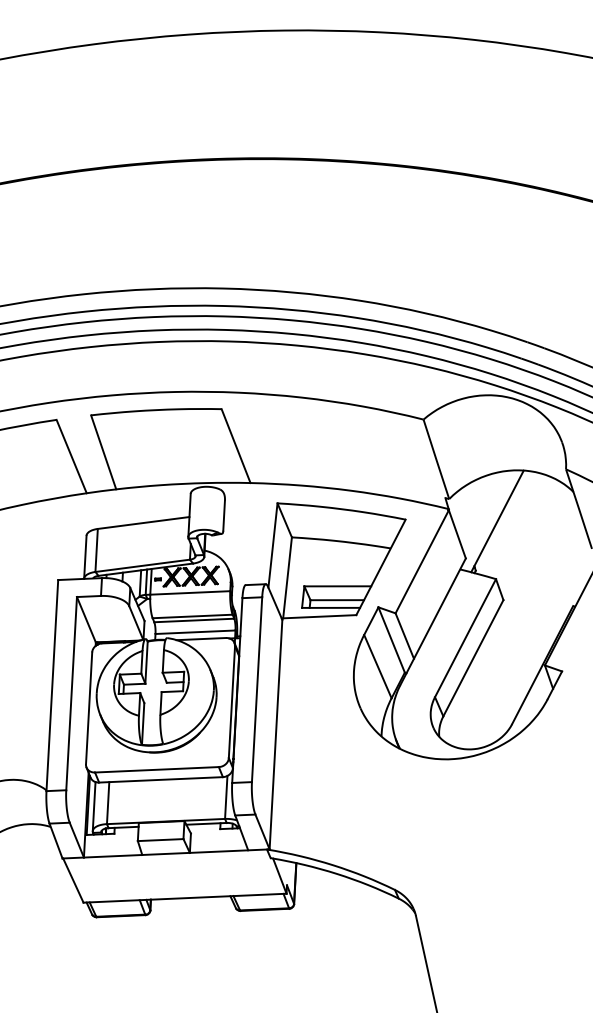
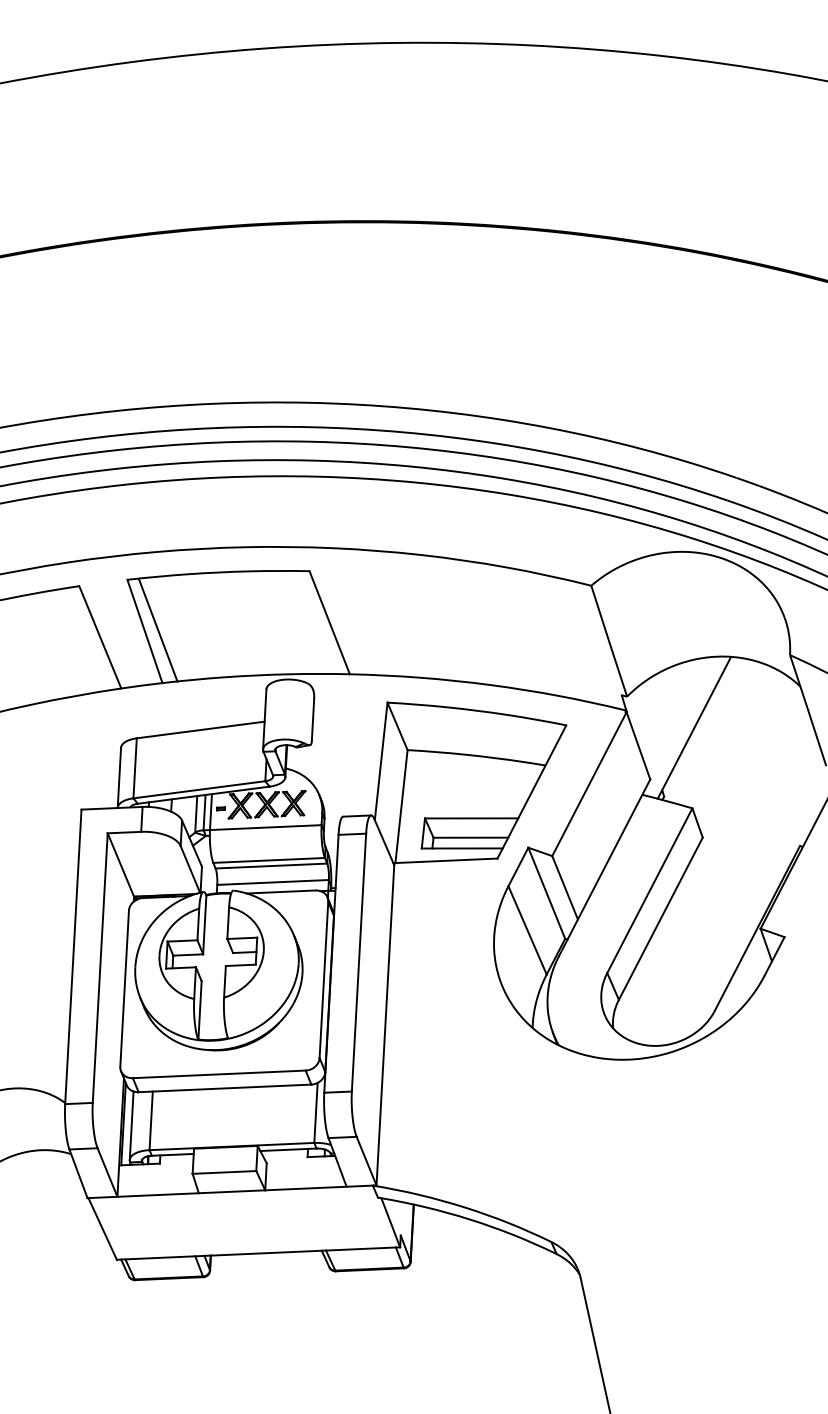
line: (112, 450) -> (157, 629), added

